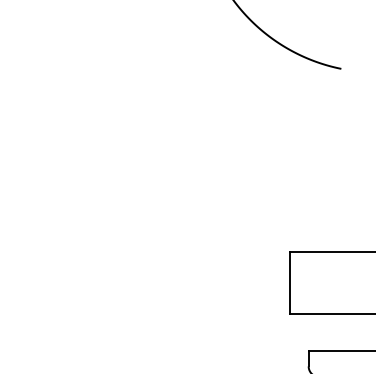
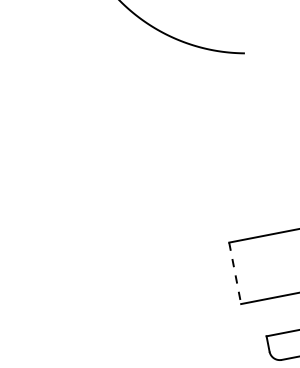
line: (289, 283) -> (234, 273), solid -> dashed

